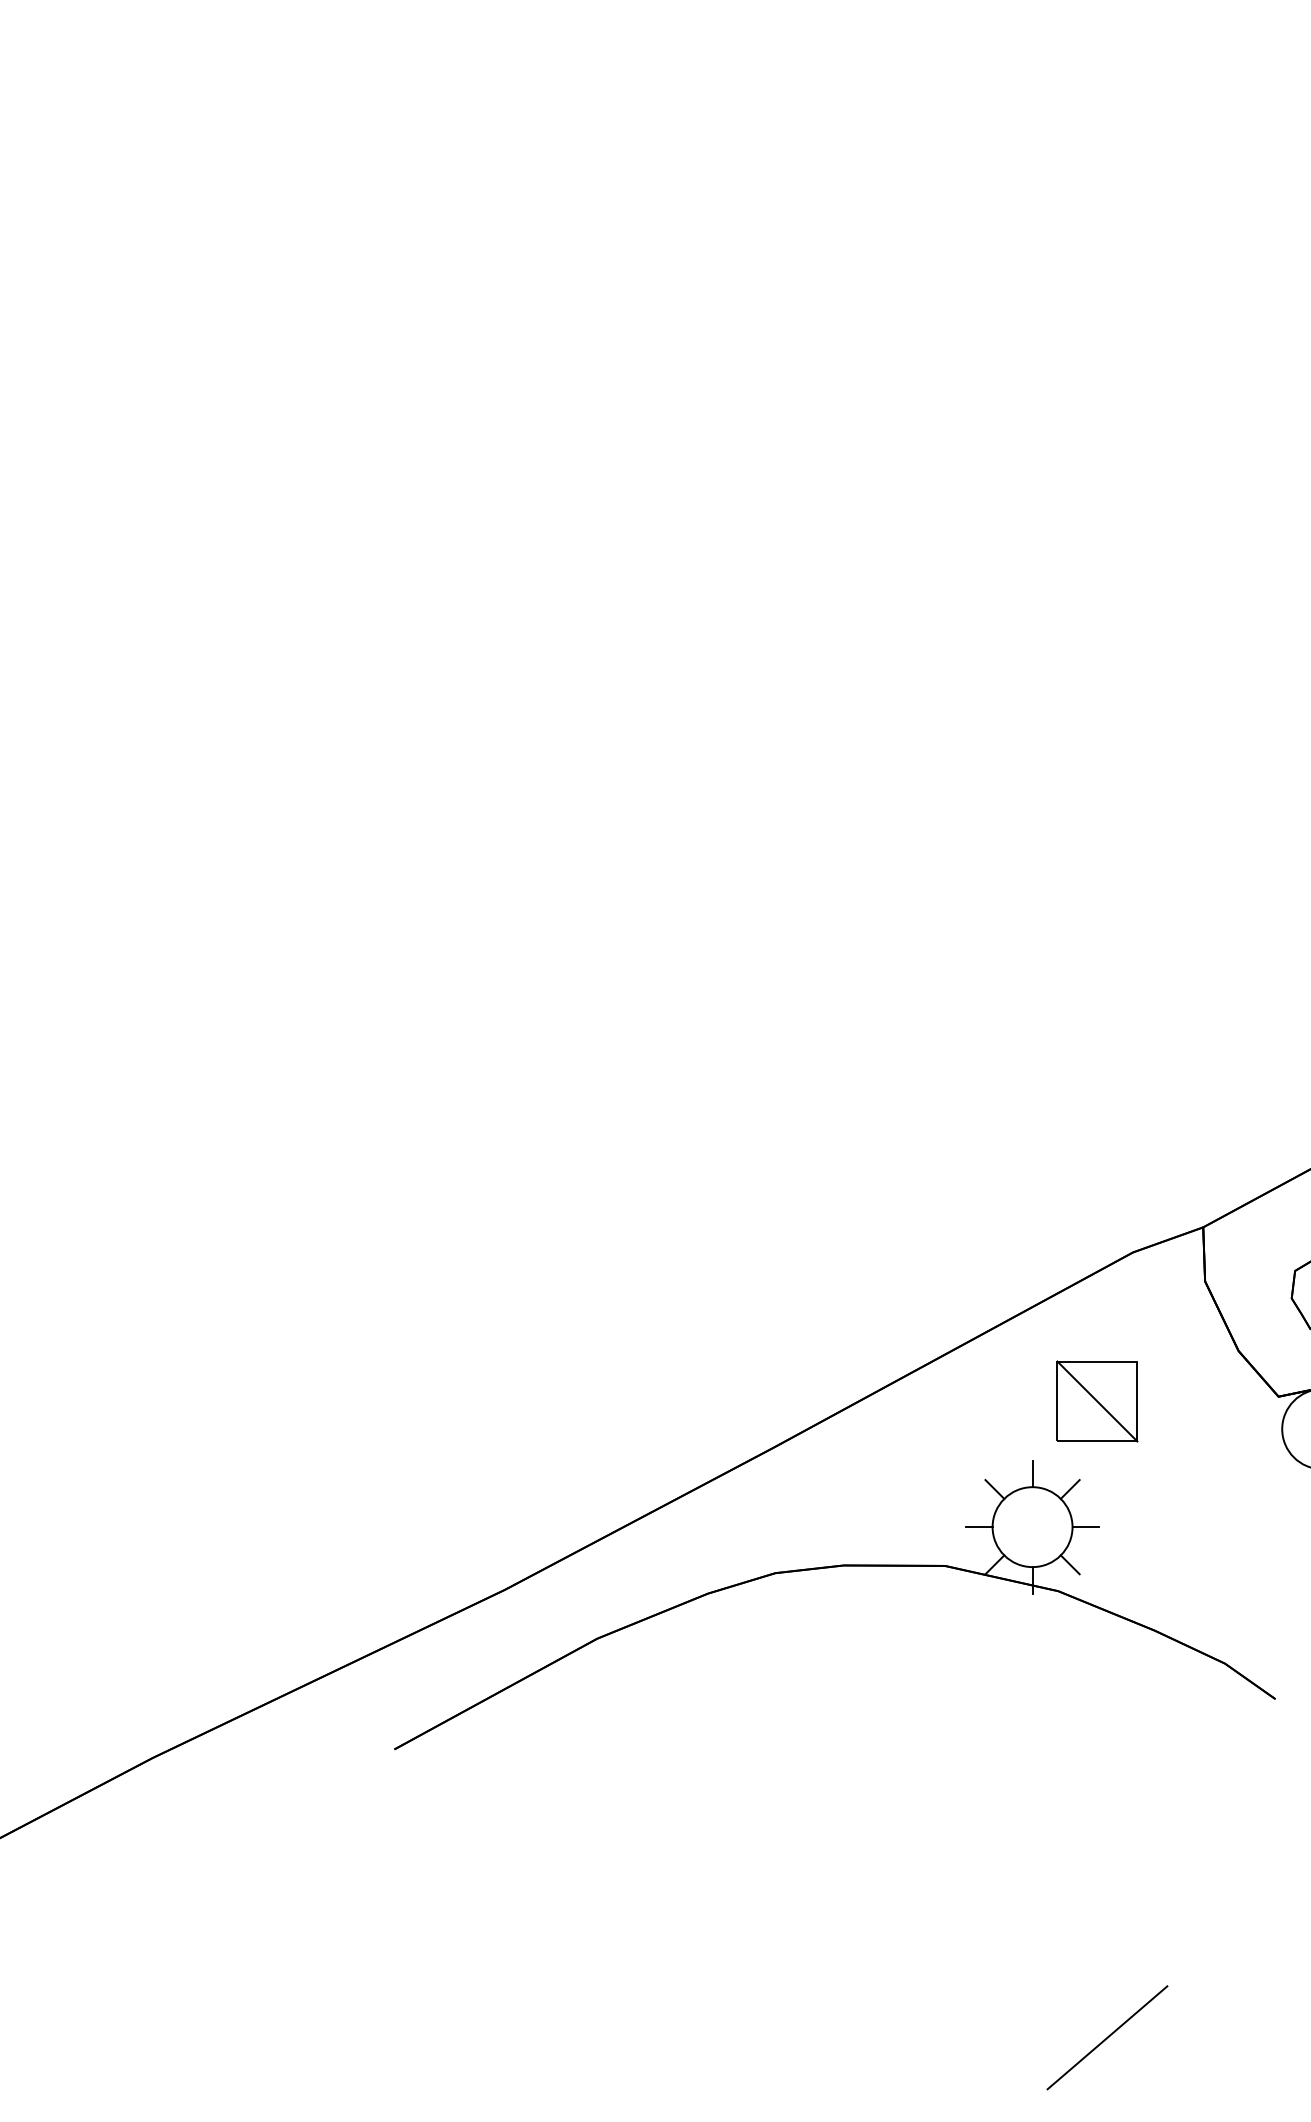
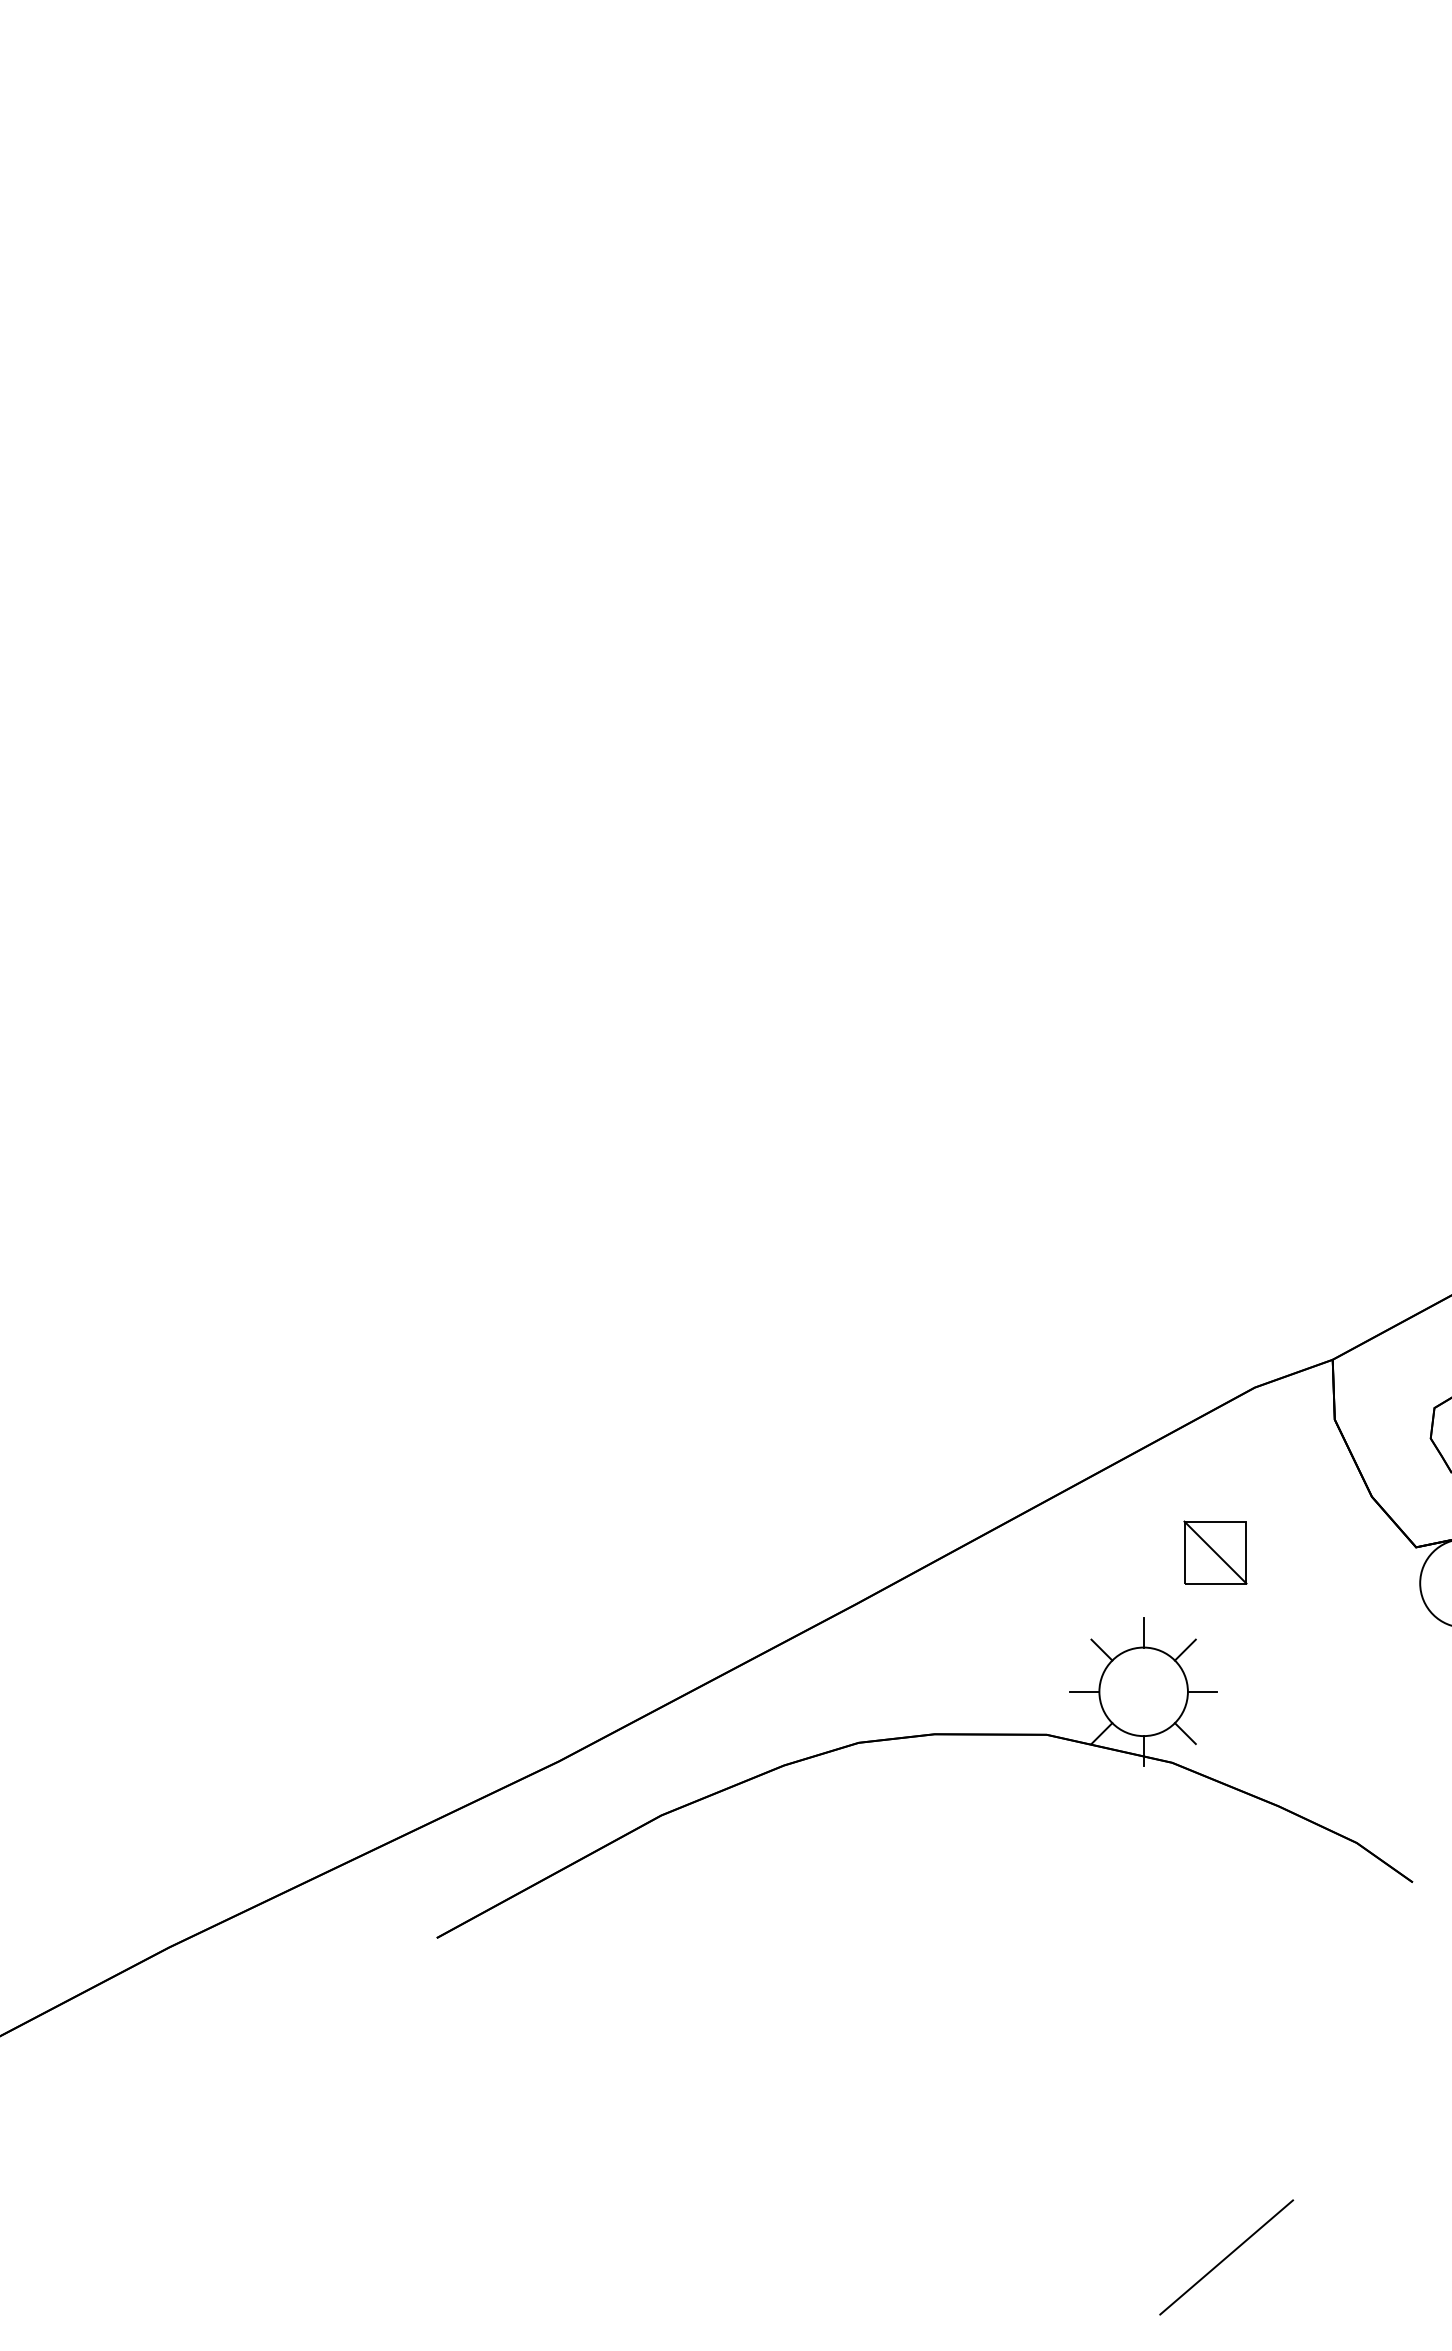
part: (1097, 1401) -> (1215, 1552), size x0.7

